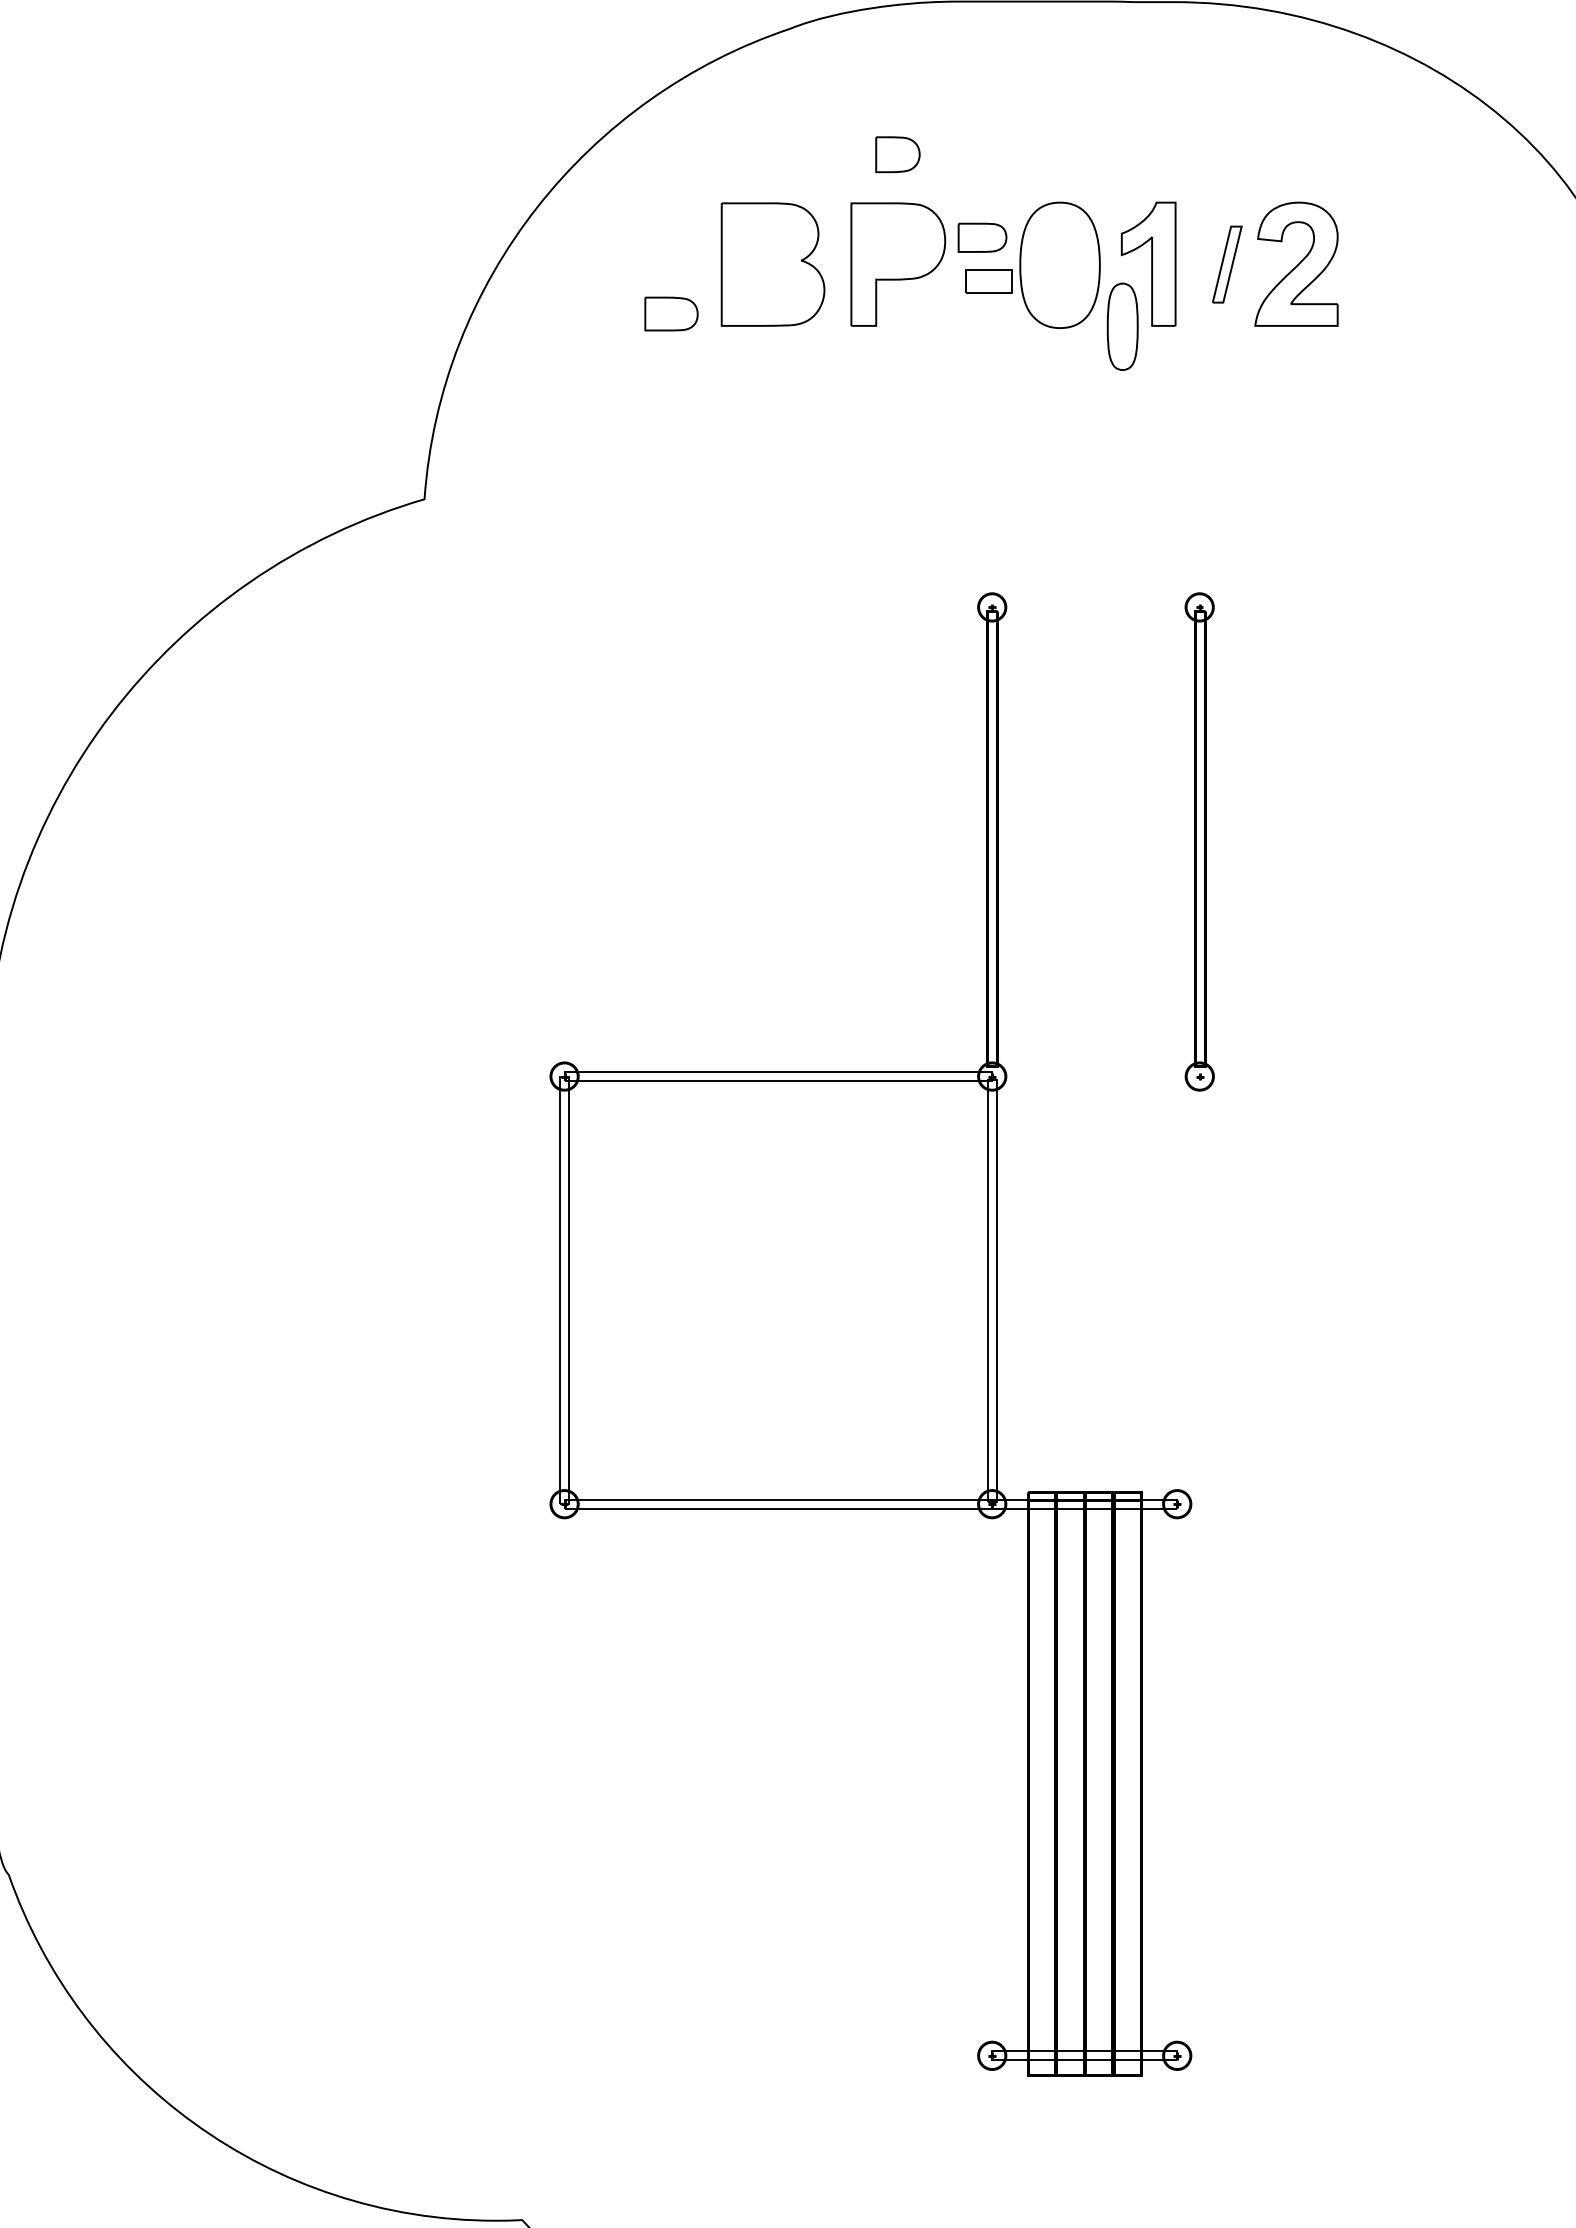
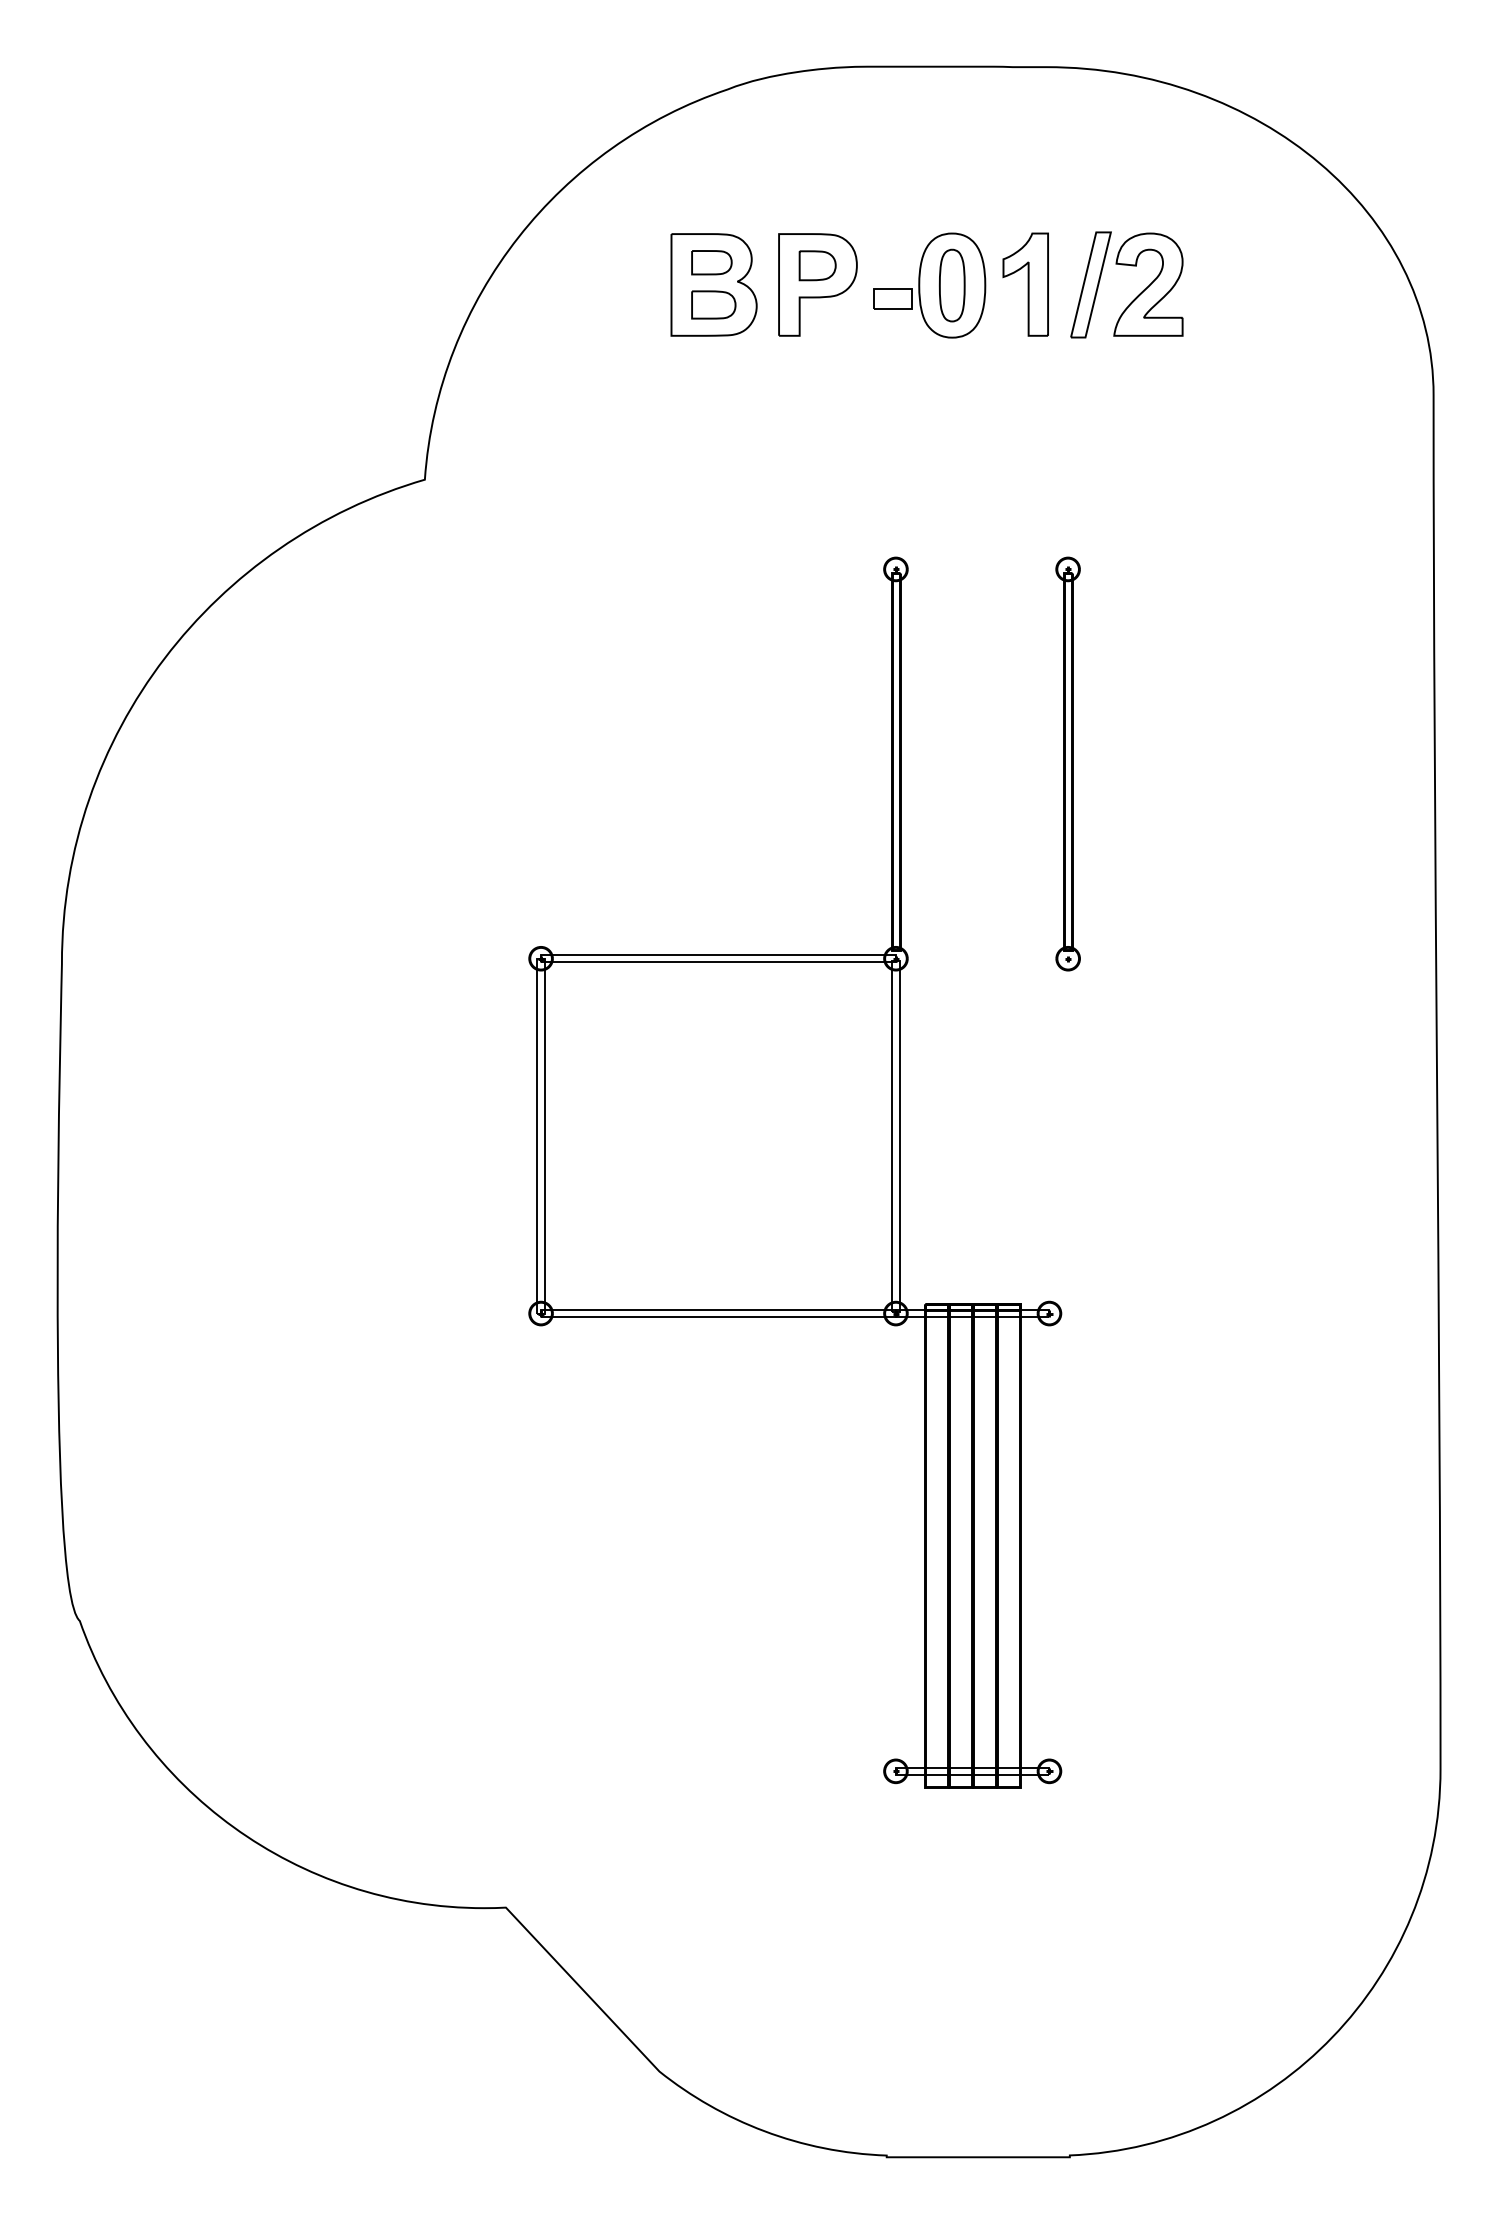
part: (897, 154) -> (817, 265), moved
part: (982, 237) -> (711, 262), moved
part: (1226, 264) -> (1090, 284), size x1.67
part: (671, 313) -> (713, 304), moved
part: (1123, 326) -> (952, 285), moved

